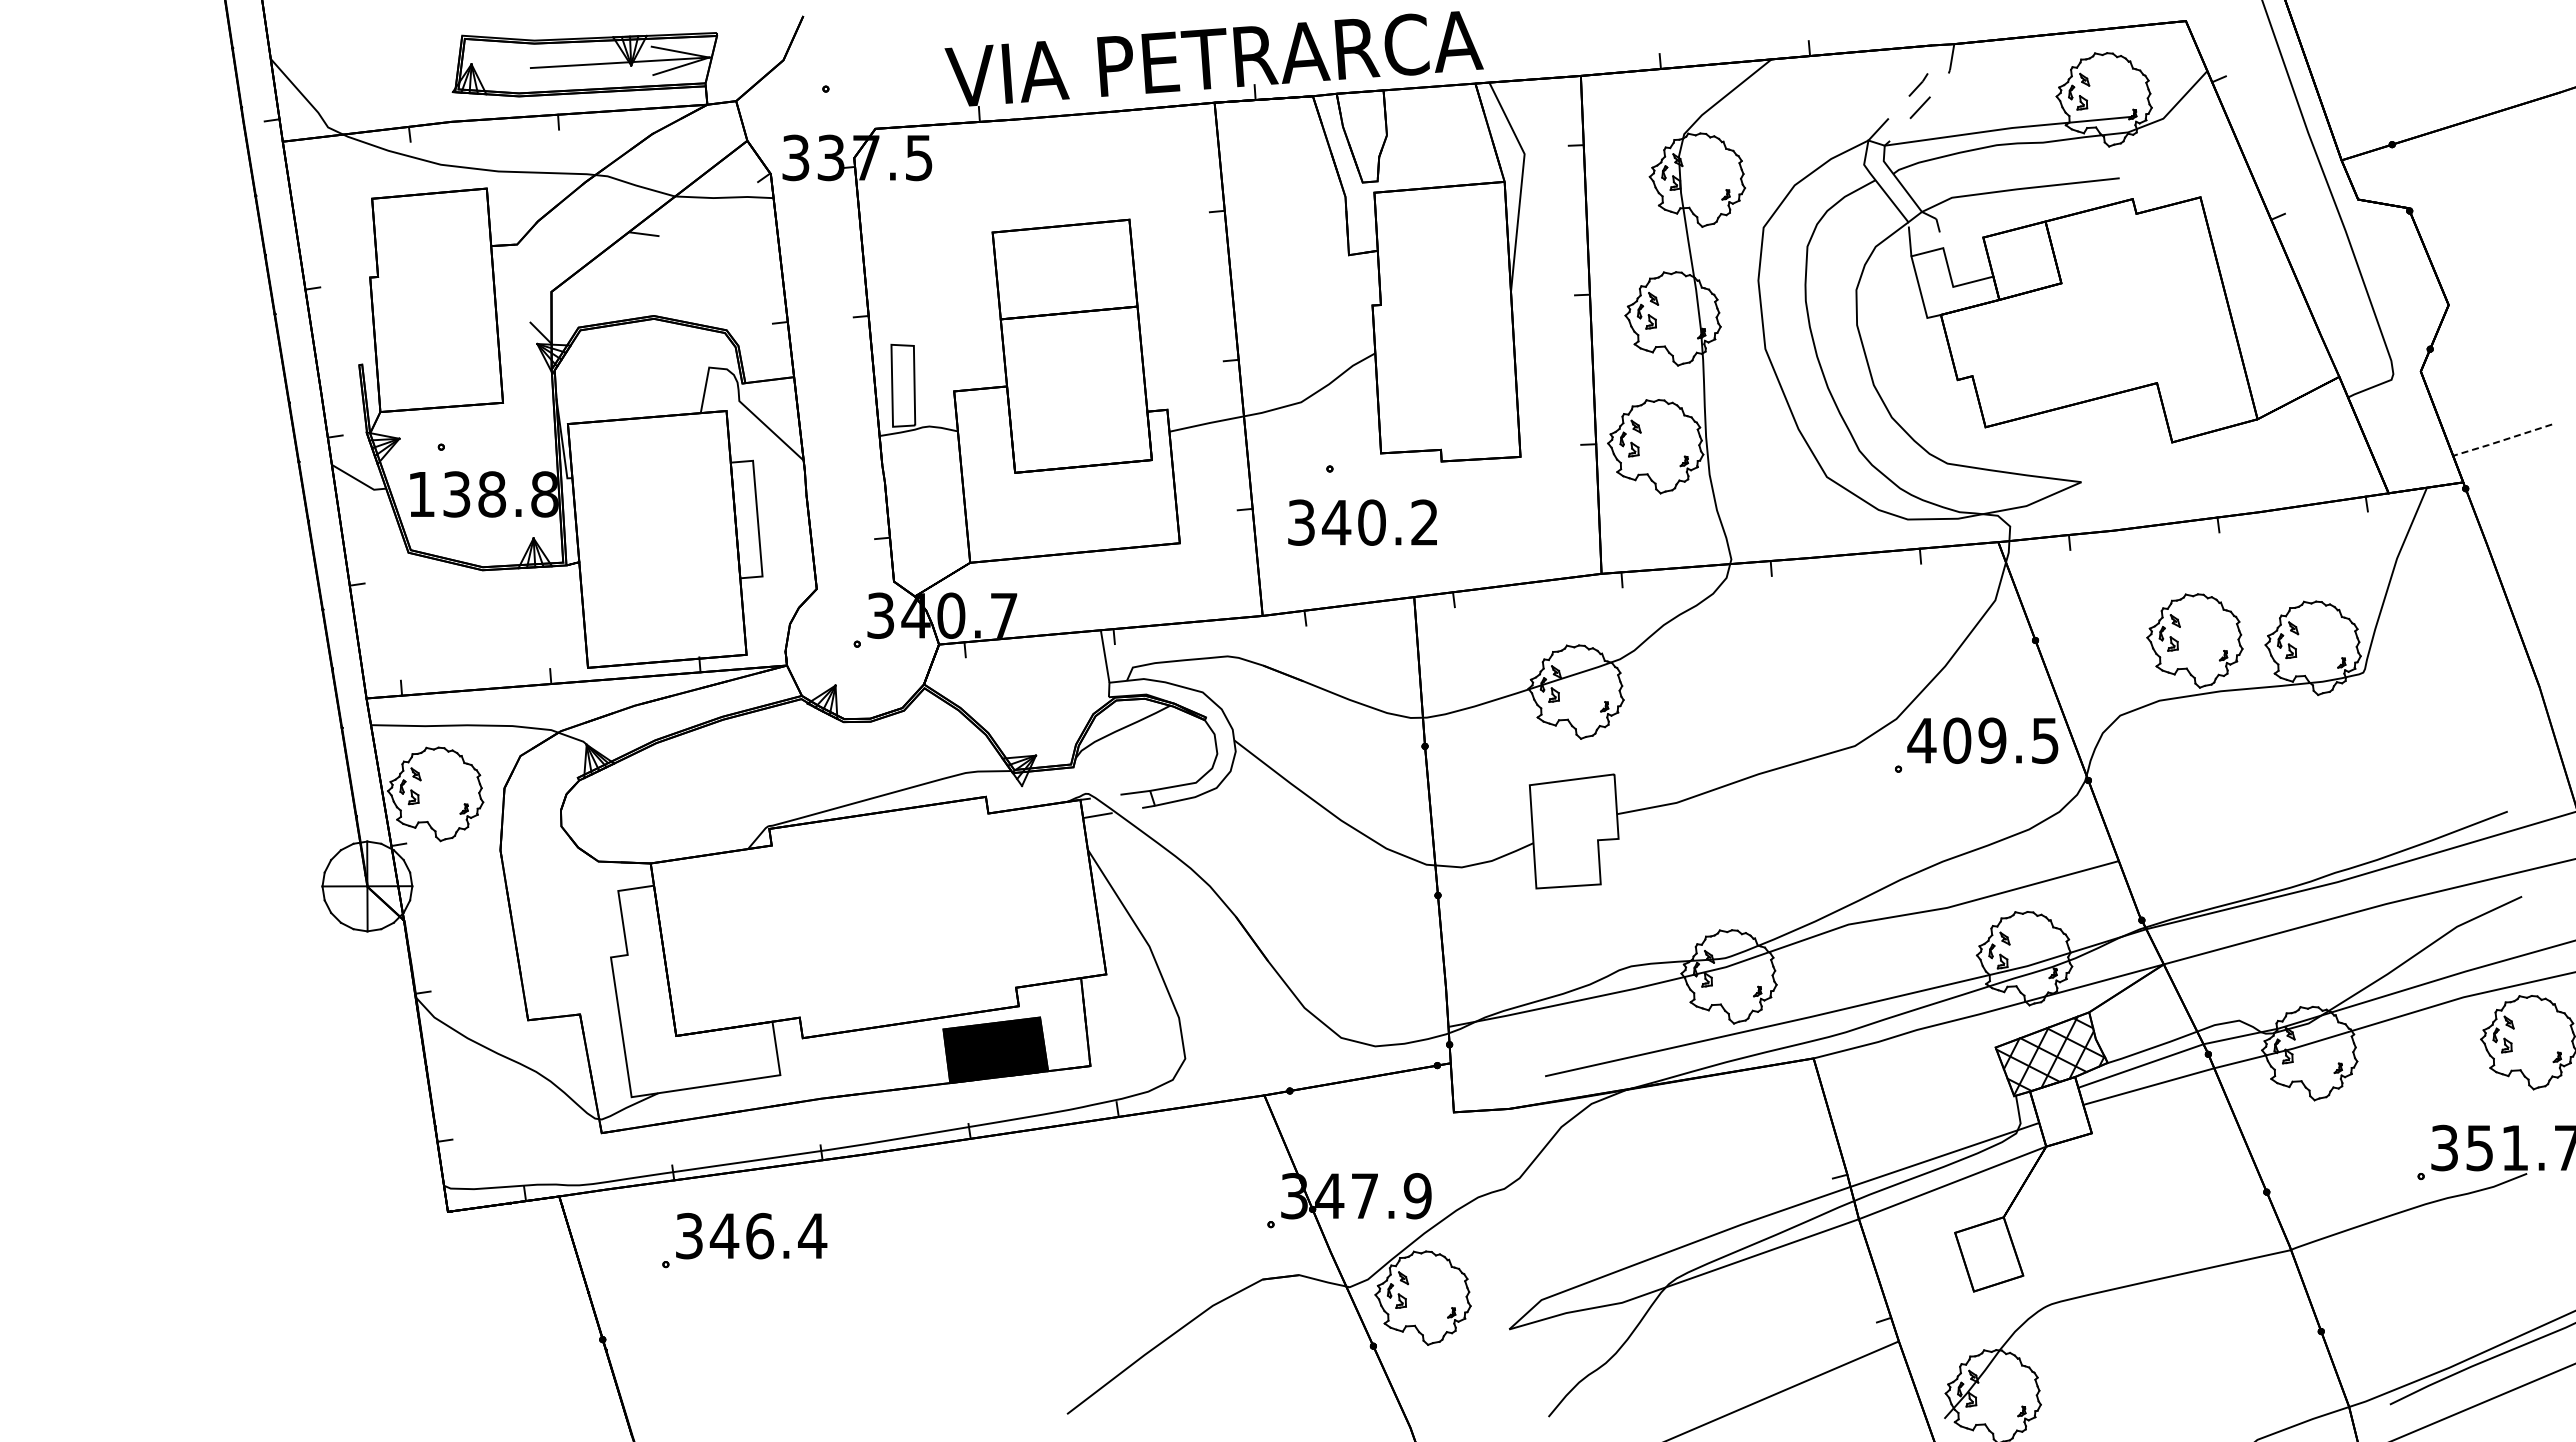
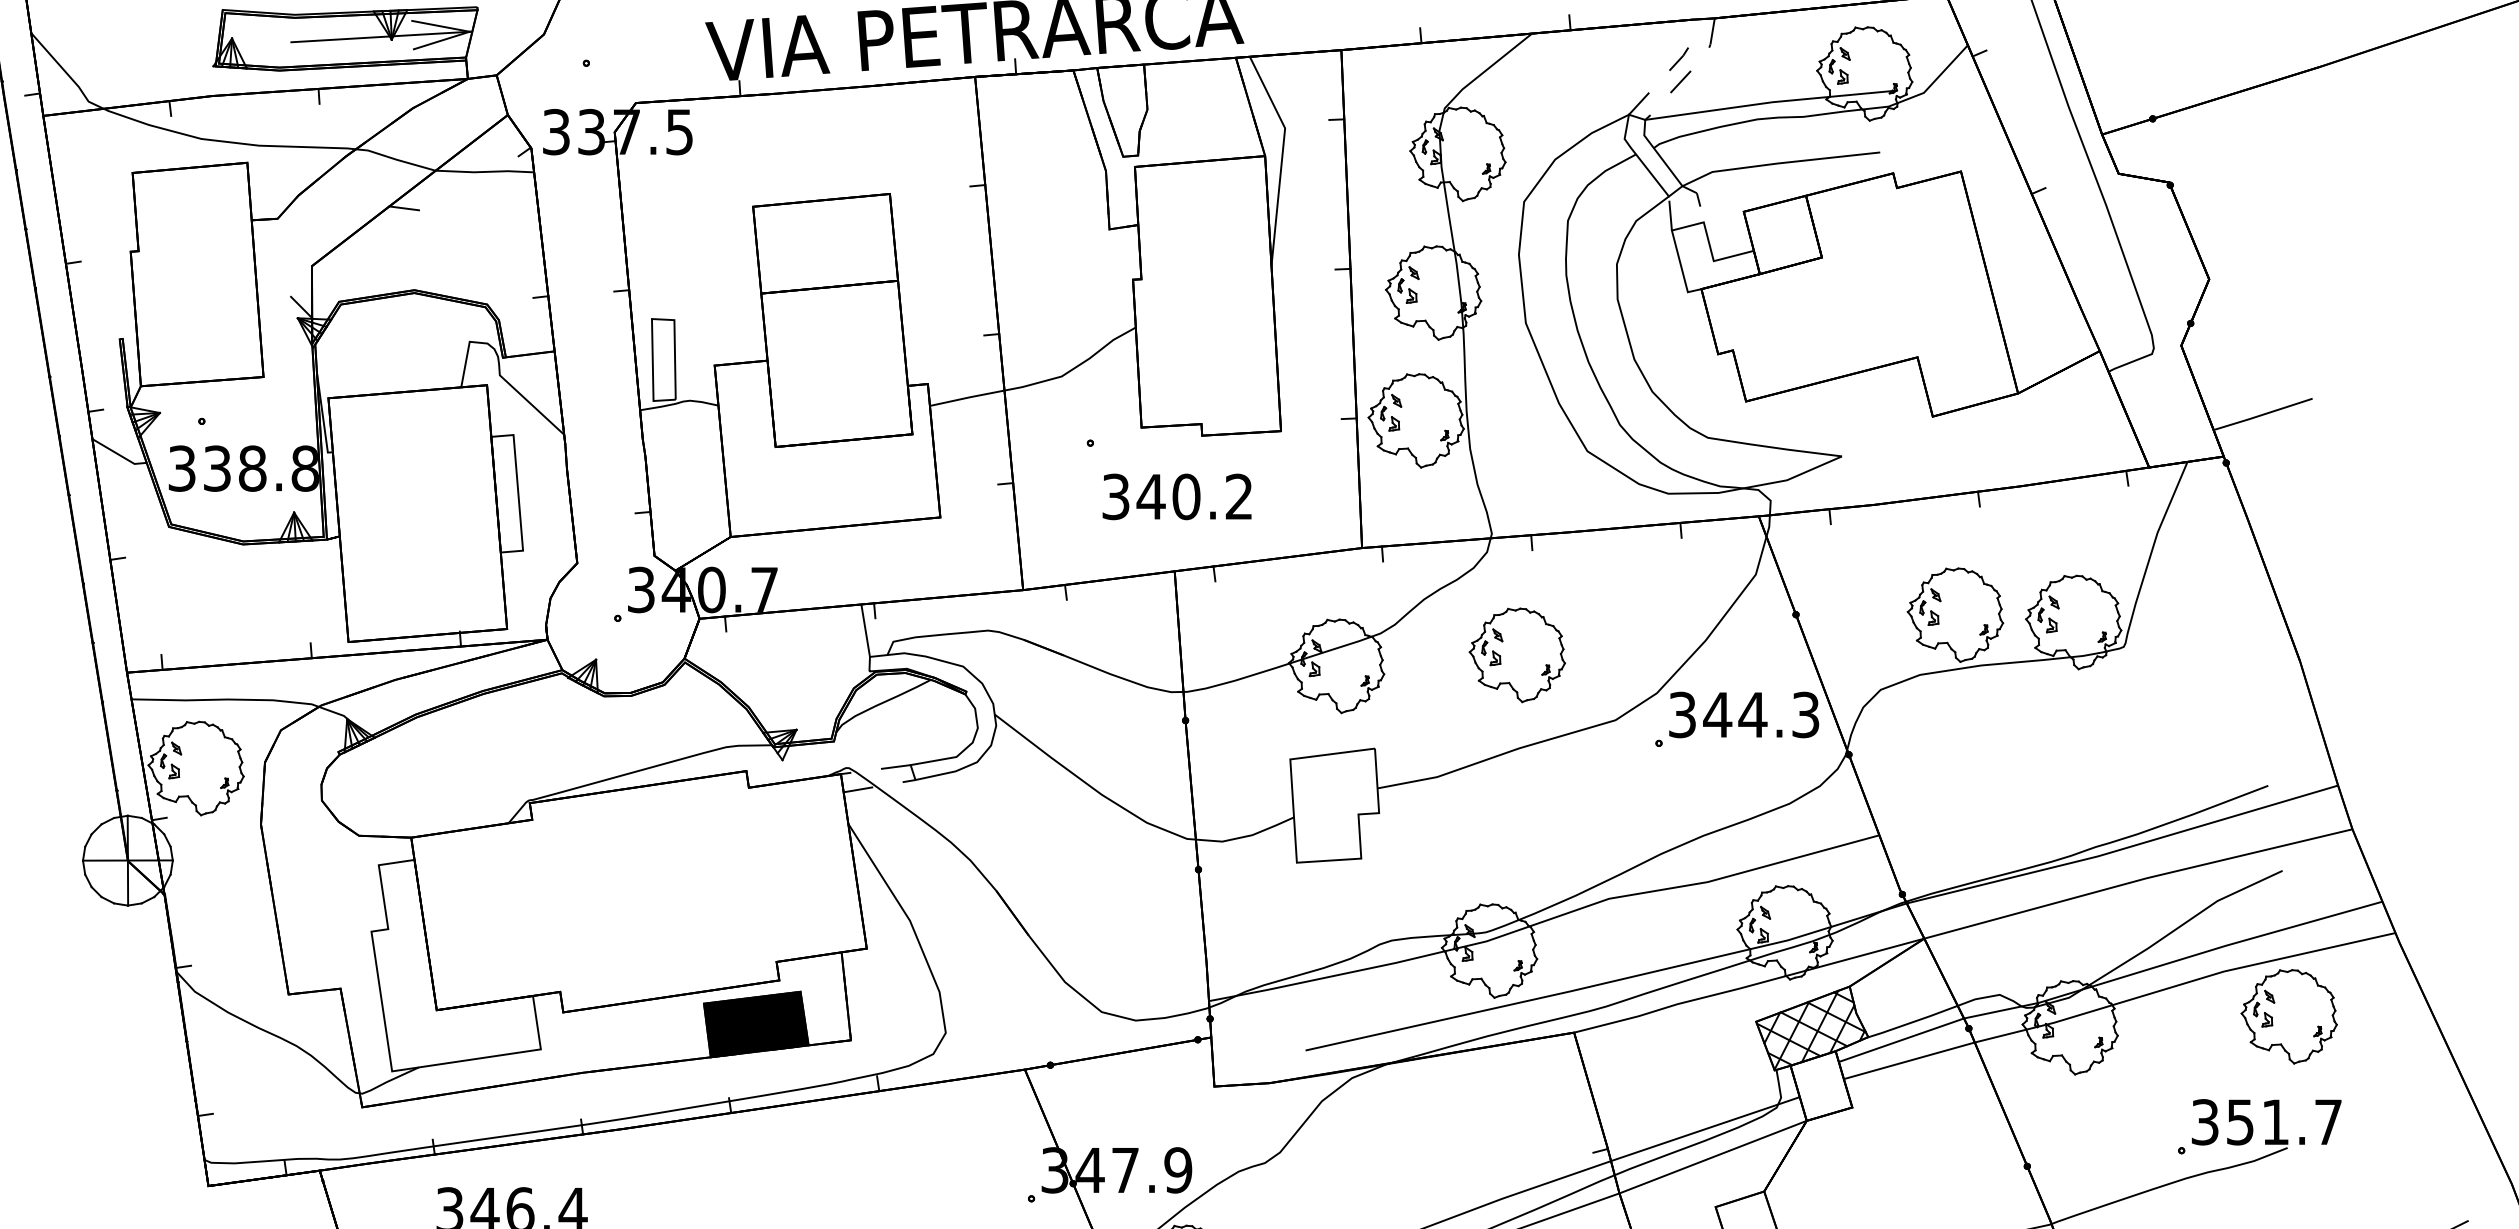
line: (2502, 440) -> (2263, 414), dashed -> solid
text: (421, 494) -> (182, 468), 138.8 -> 338.8
text: (1362, 522) -> (1177, 496), moved
part: (1756, 680) -> (1517, 654), added
text: (1982, 740) -> (1743, 714), 409.5 -> 344.3

